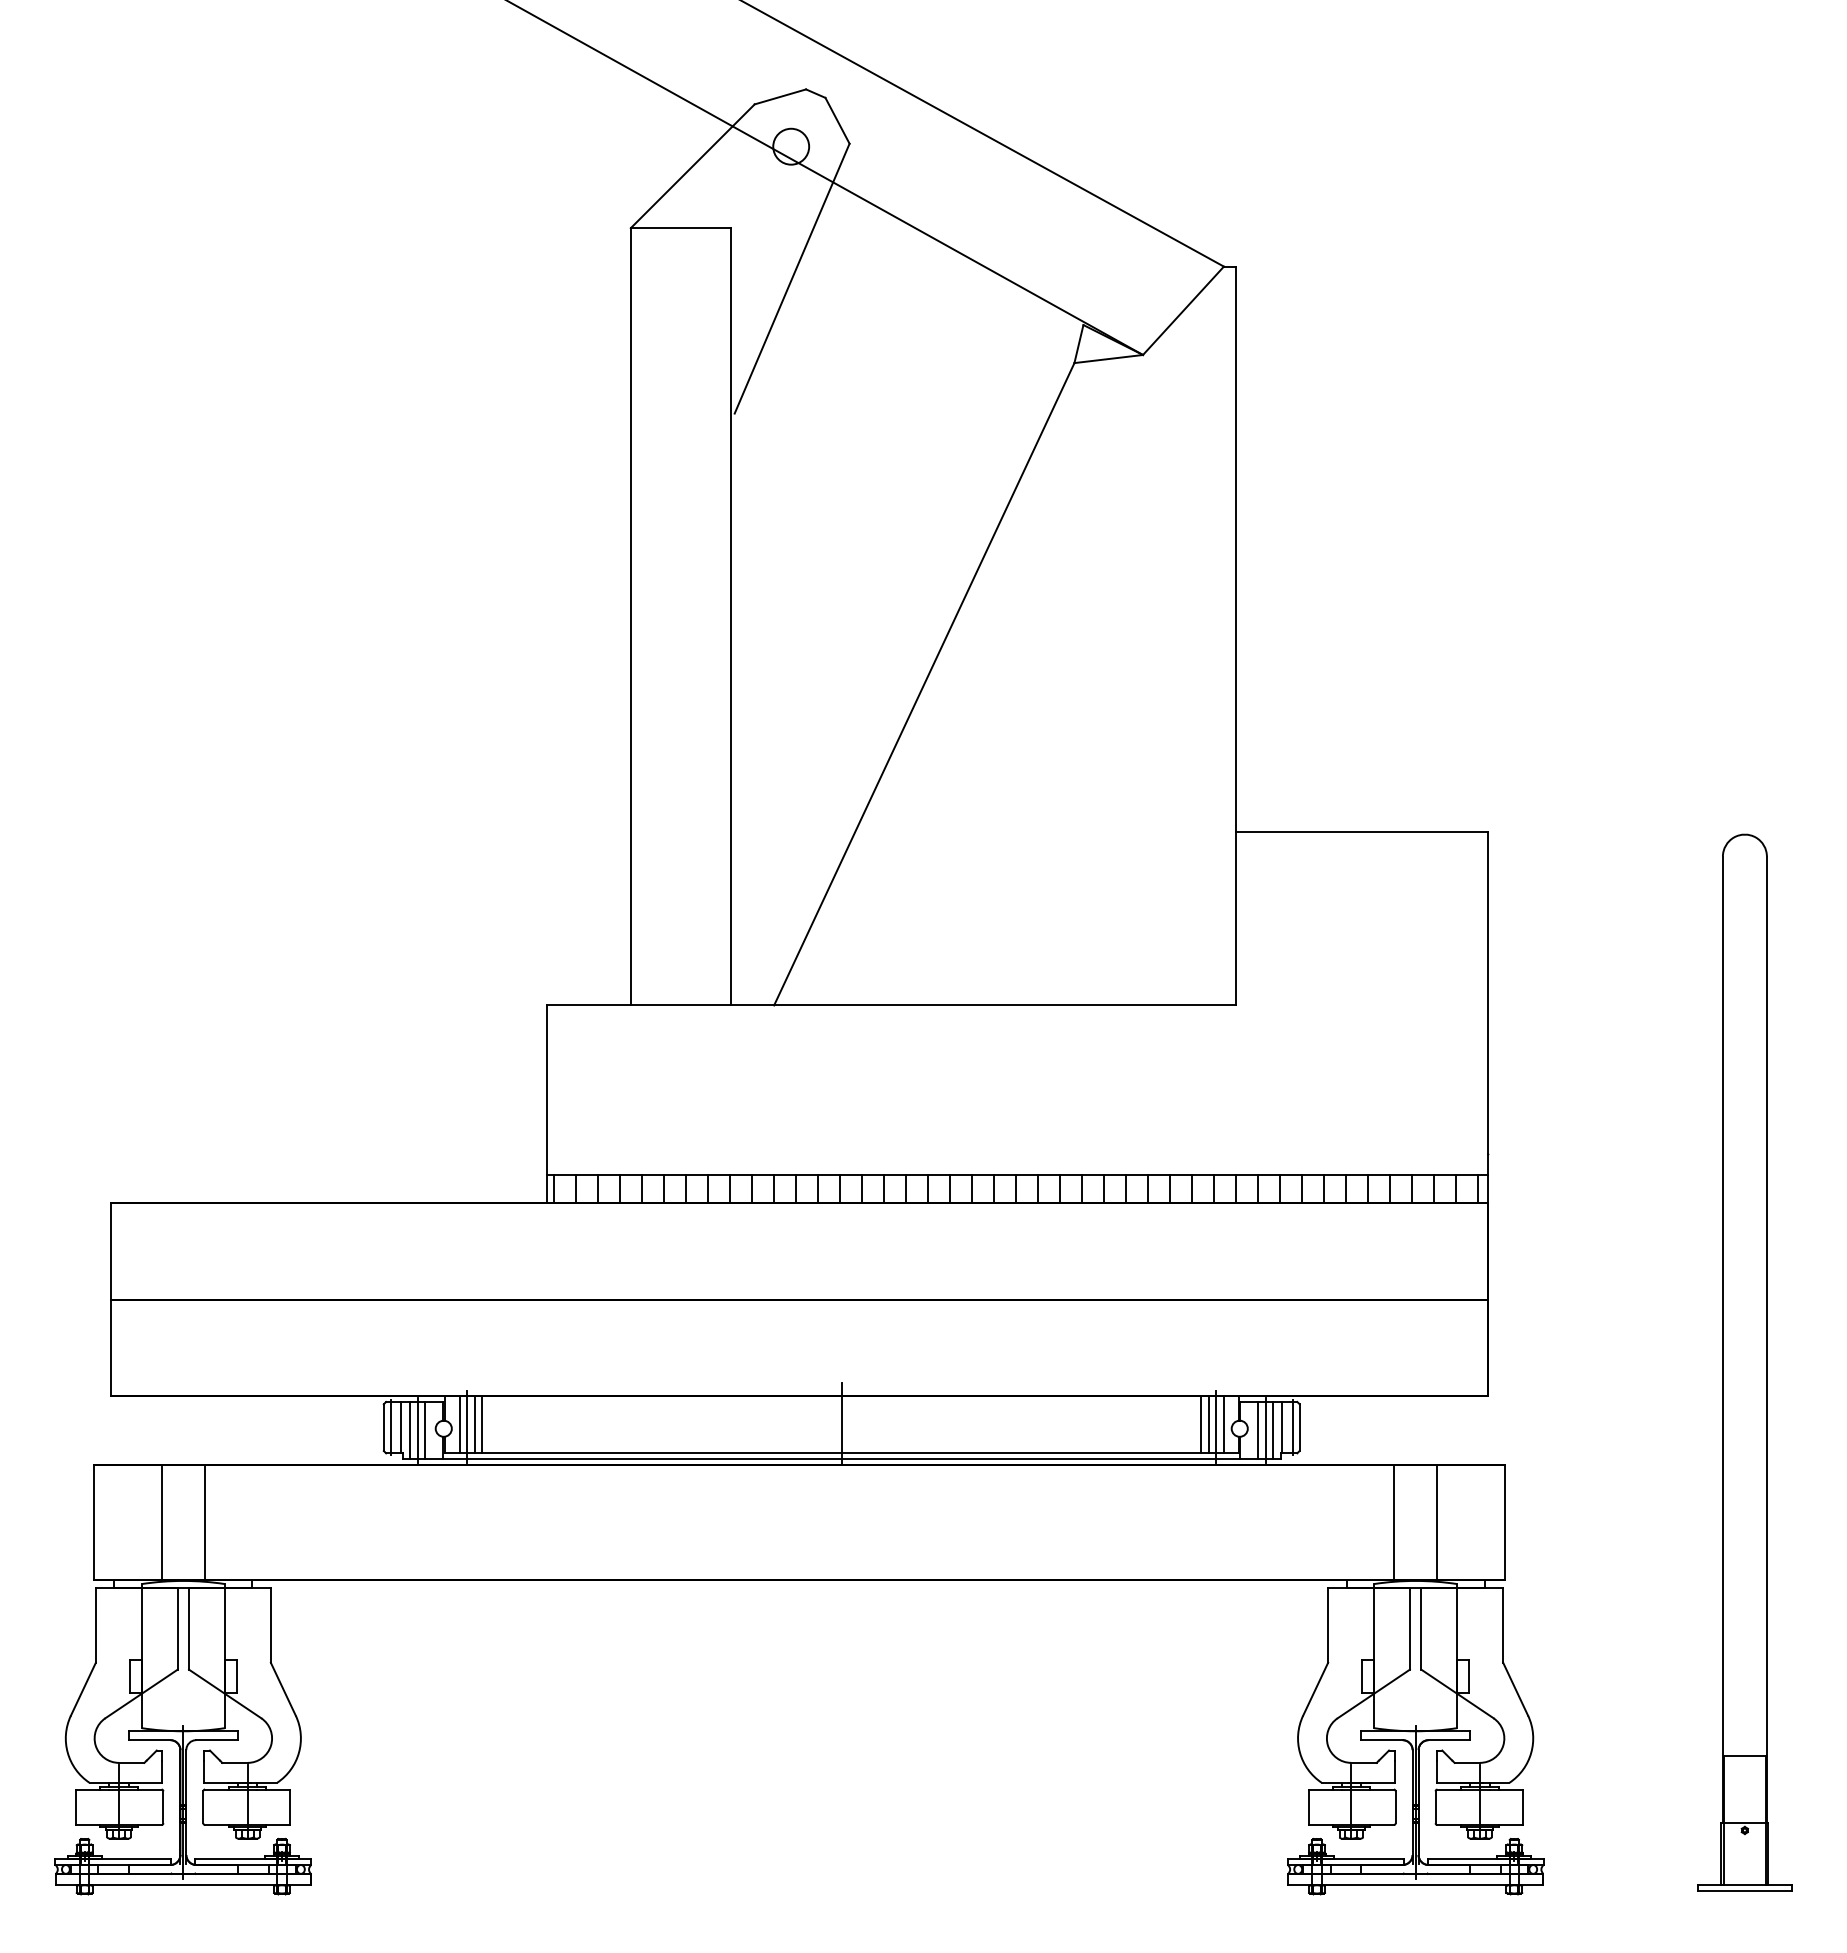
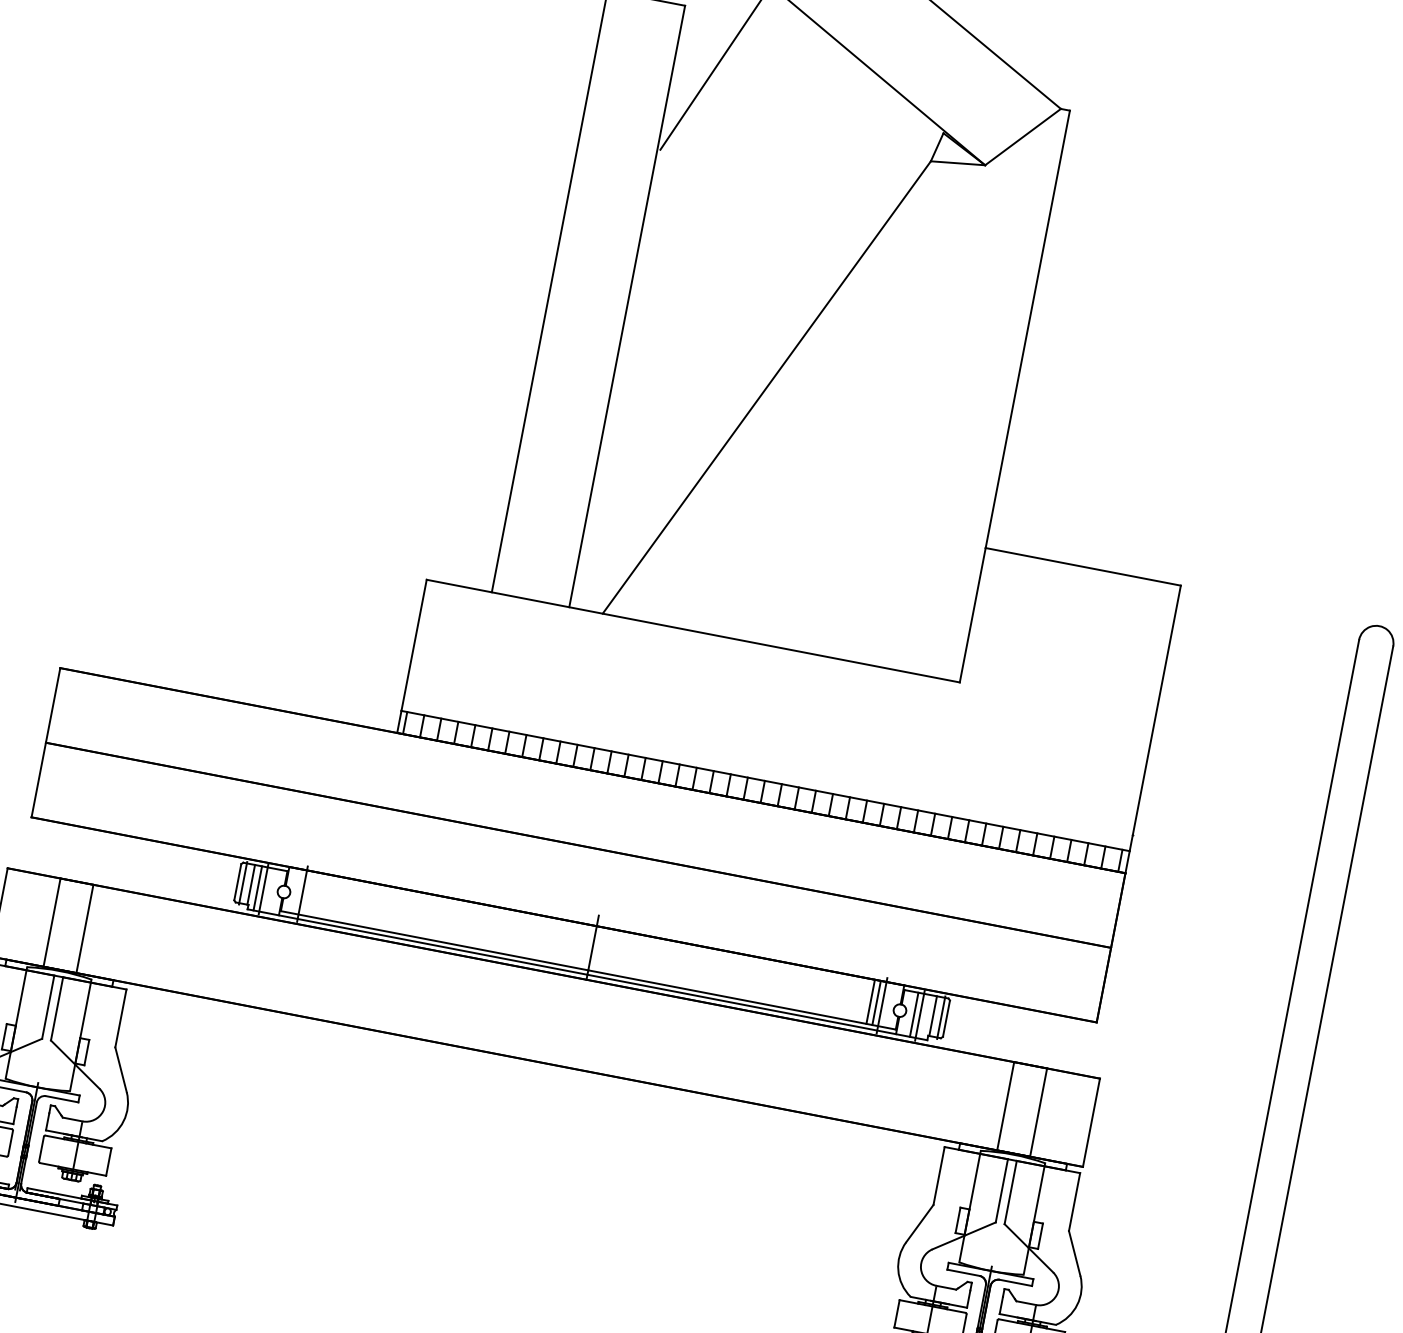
line: (459, 1424) -> (296, 891), removed
line: (474, 1424) -> (308, 893), removed
line: (482, 1424) -> (314, 894), removed
line: (1223, 1424) -> (888, 1004), removed
line: (425, 1430) -> (269, 890), removed
line: (1273, 1430) -> (925, 1017), removed

